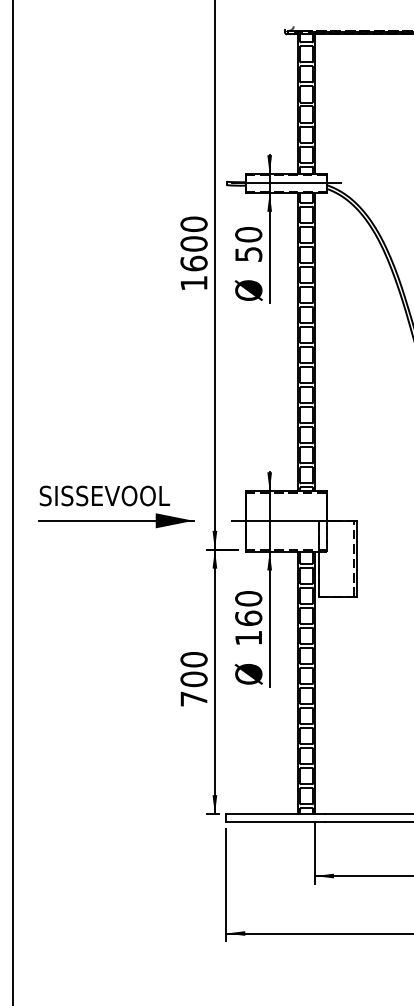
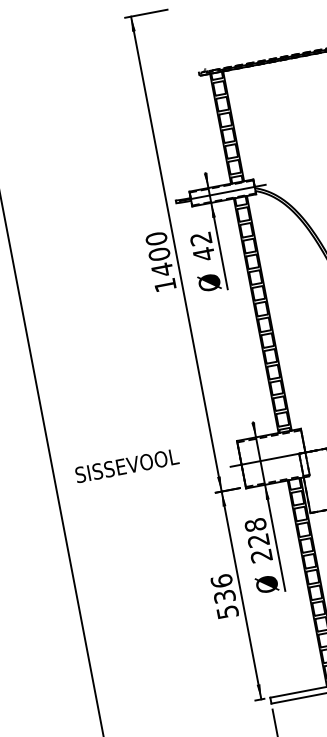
text: (248, 244) -> (202, 246), 50 -> 42
text: (193, 263) -> (161, 269), 1600 -> 1400
part: (116, 520) -> (139, 483), removed
text: (248, 618) -> (258, 540), 160 -> 228
text: (193, 678) -> (224, 596), 700 -> 536

